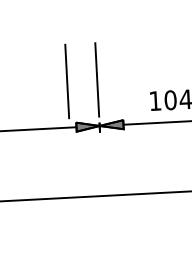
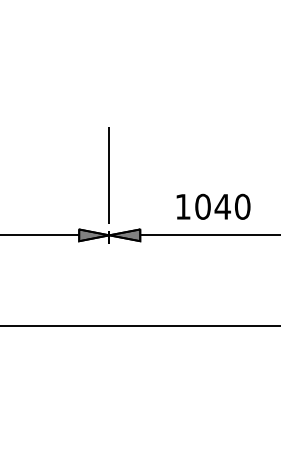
line: (66, 81) -> (69, 175), removed

